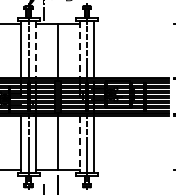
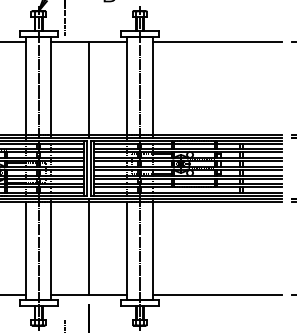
line: (131, 24) -> (217, 42), added
line: (35, 49) -> (50, 86), dashed -> solid
line: (79, 49) -> (126, 86), dashed -> solid
line: (79, 144) -> (126, 251), dashed -> solid
line: (131, 169) -> (217, 294), added

